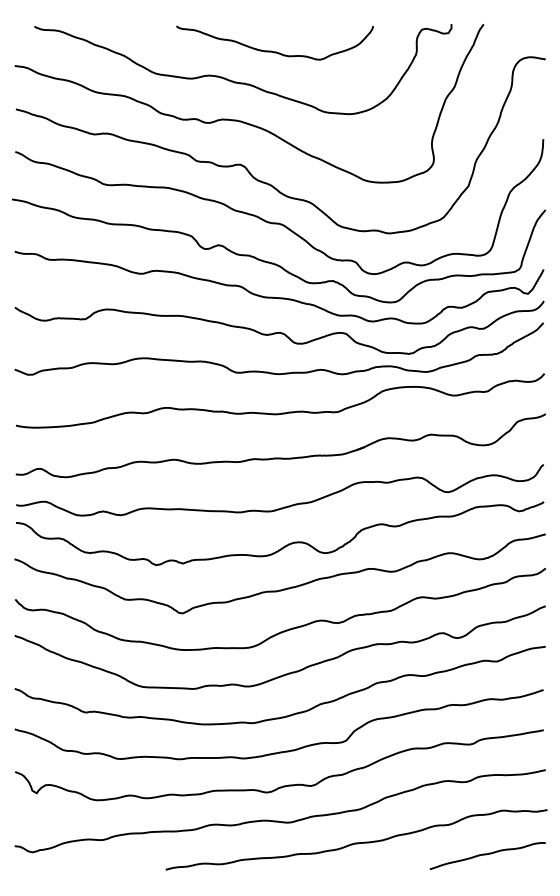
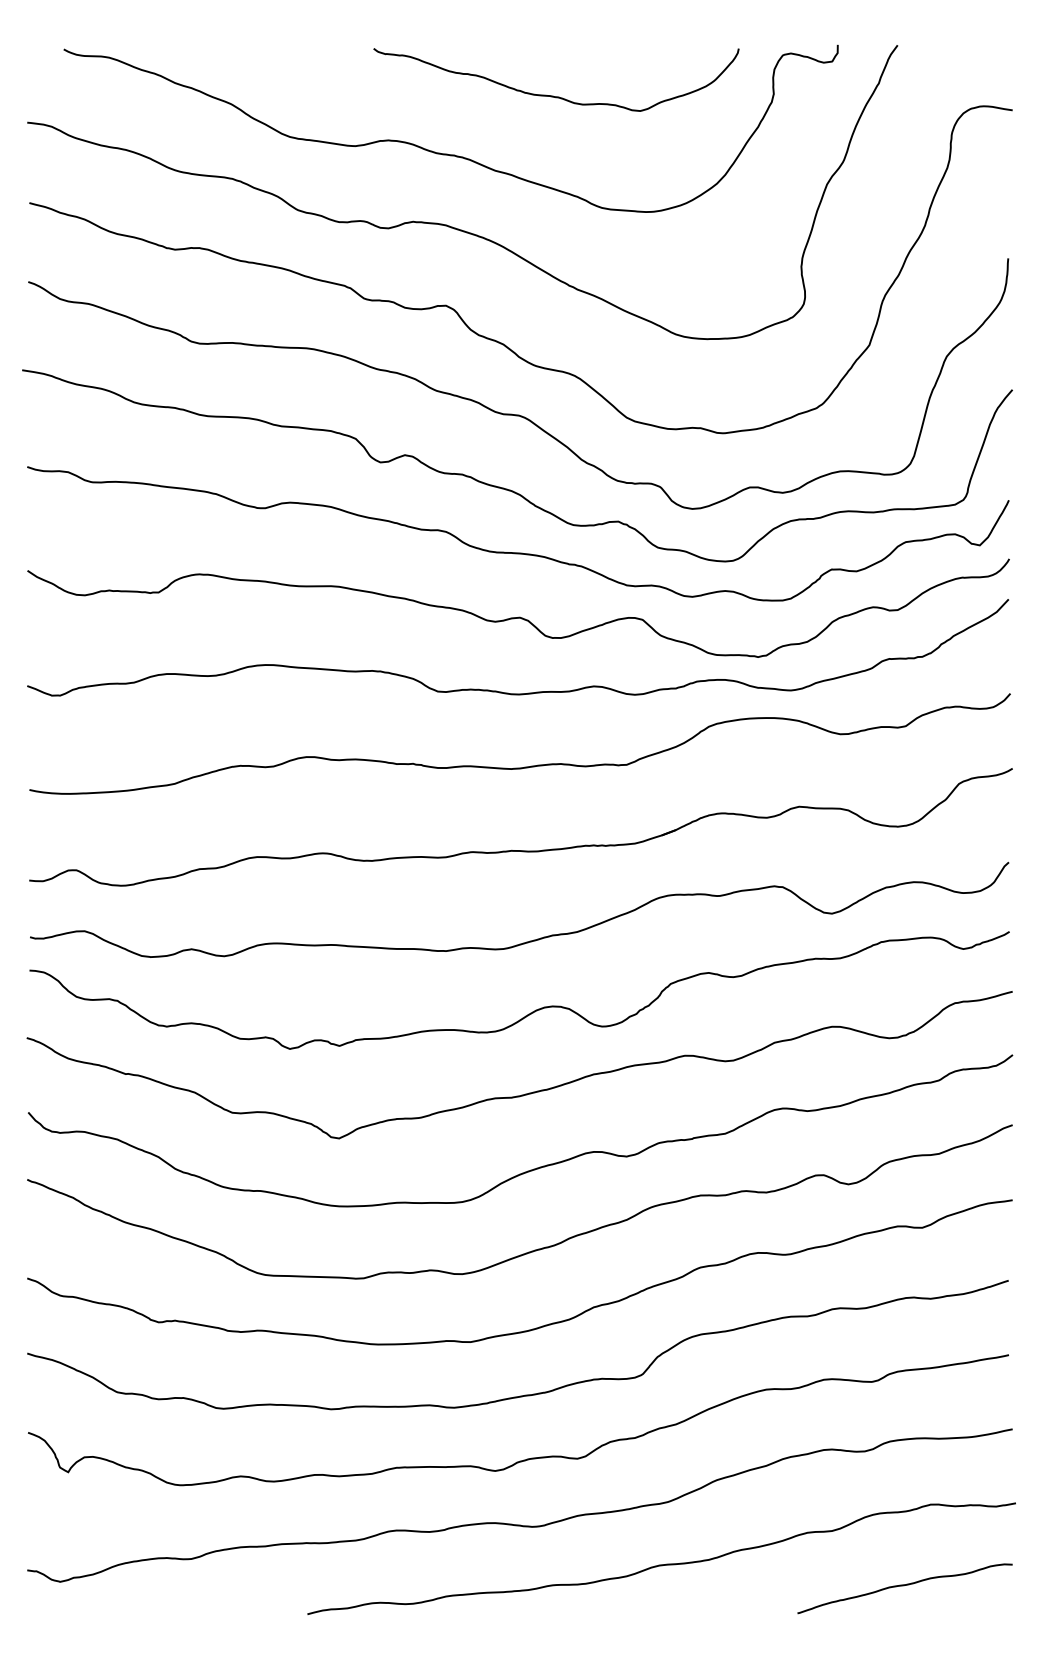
curve: (271, 50) -> (550, 93), moved

